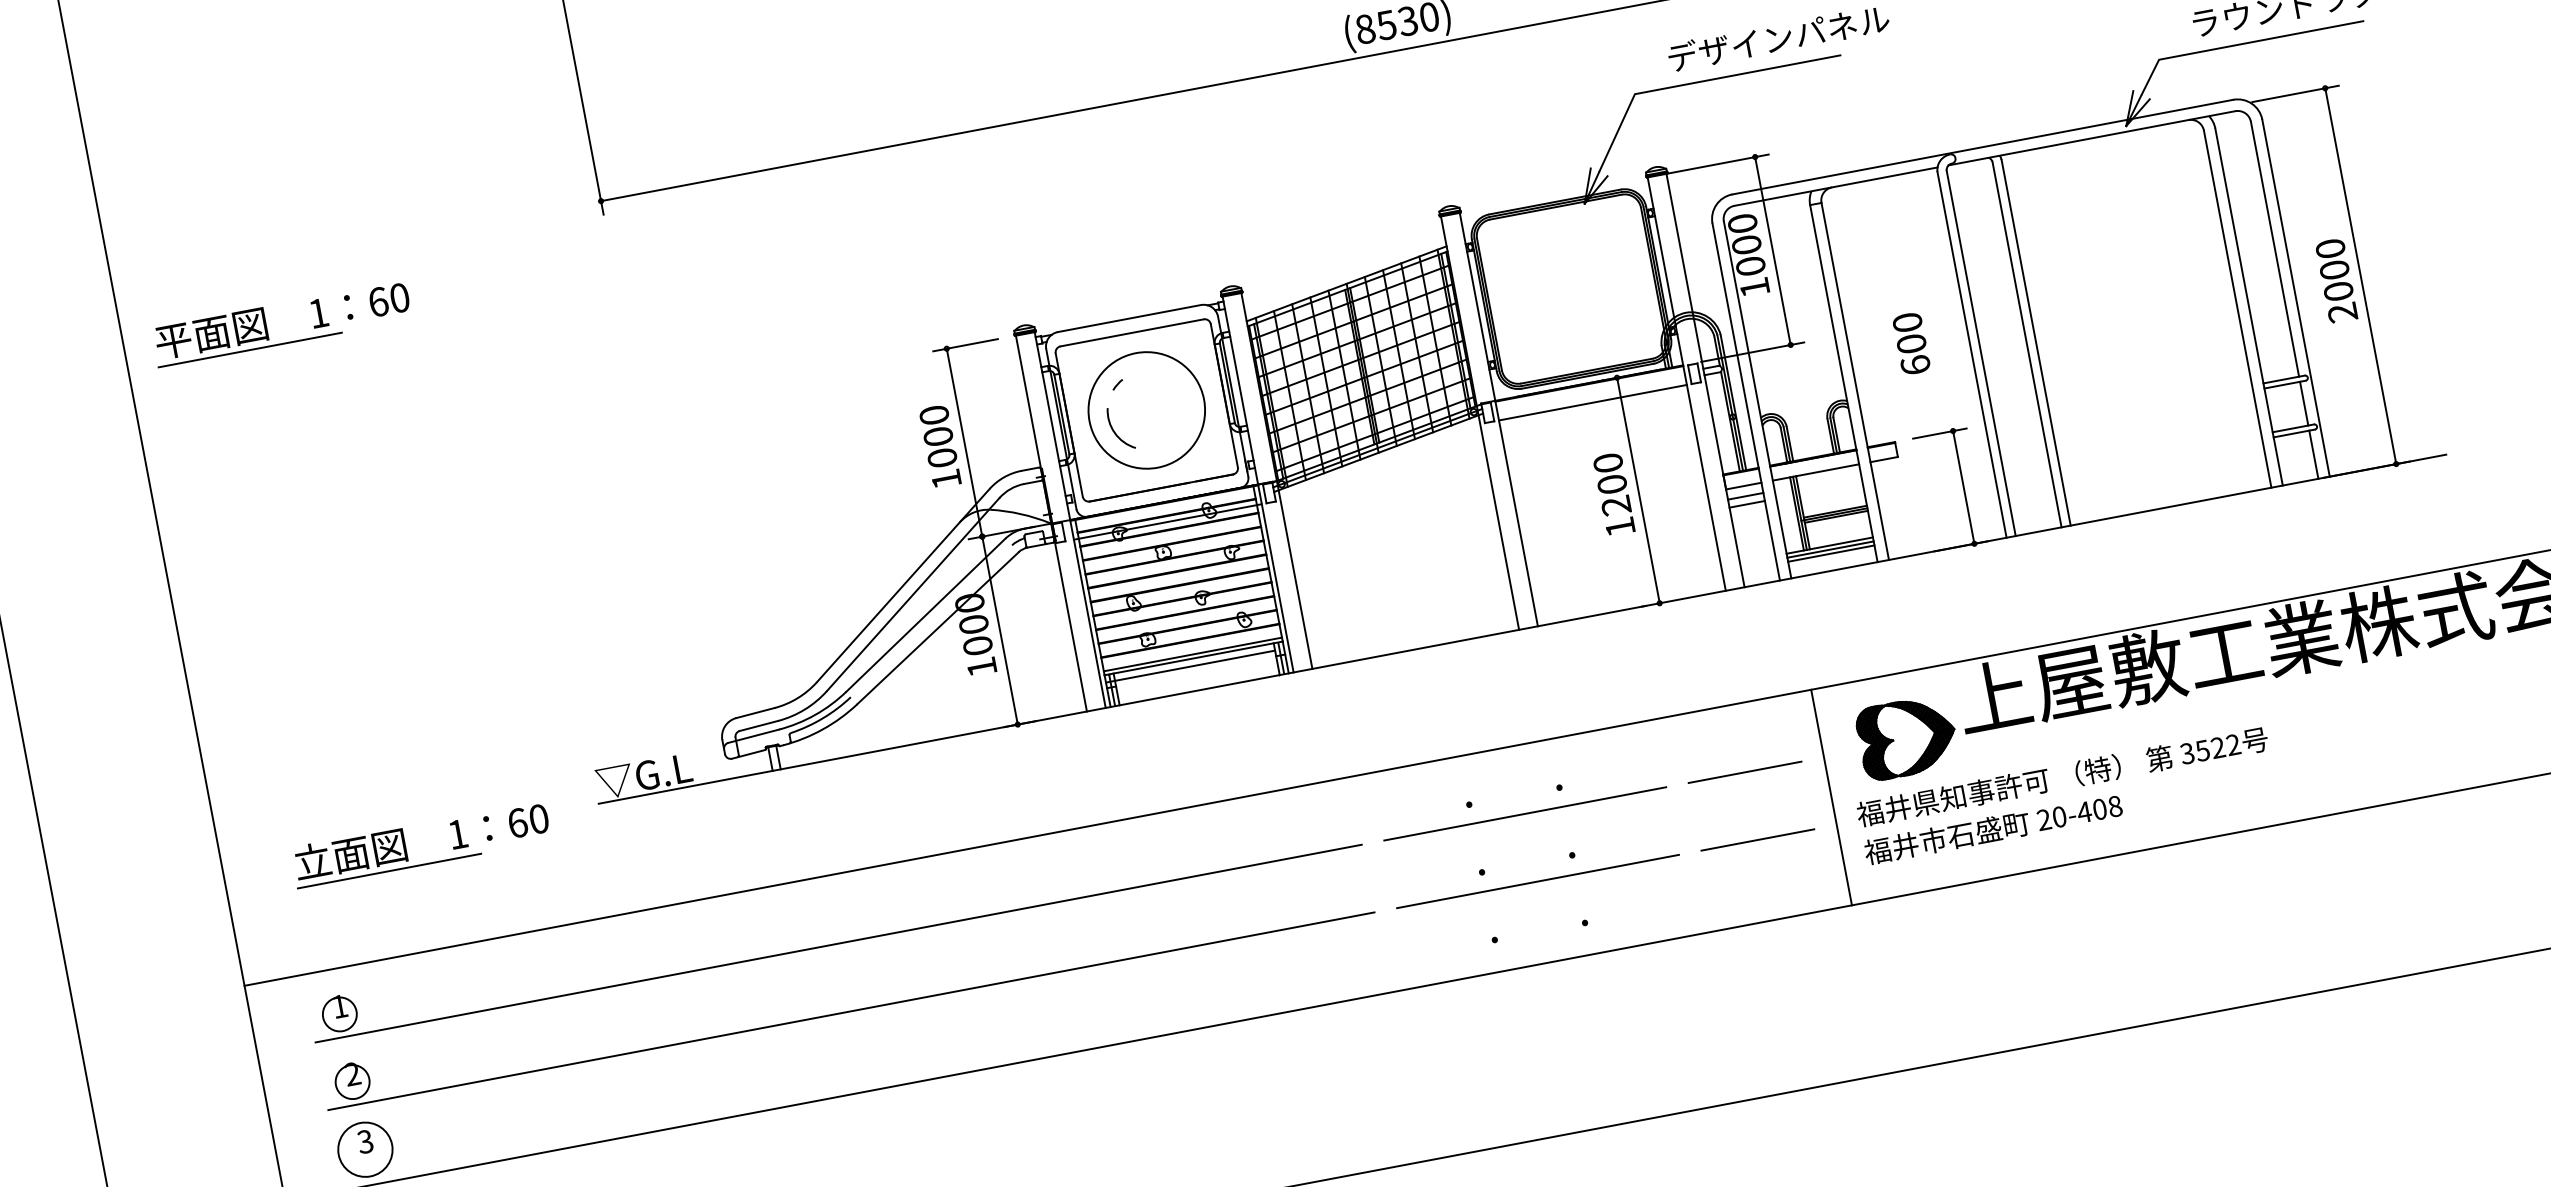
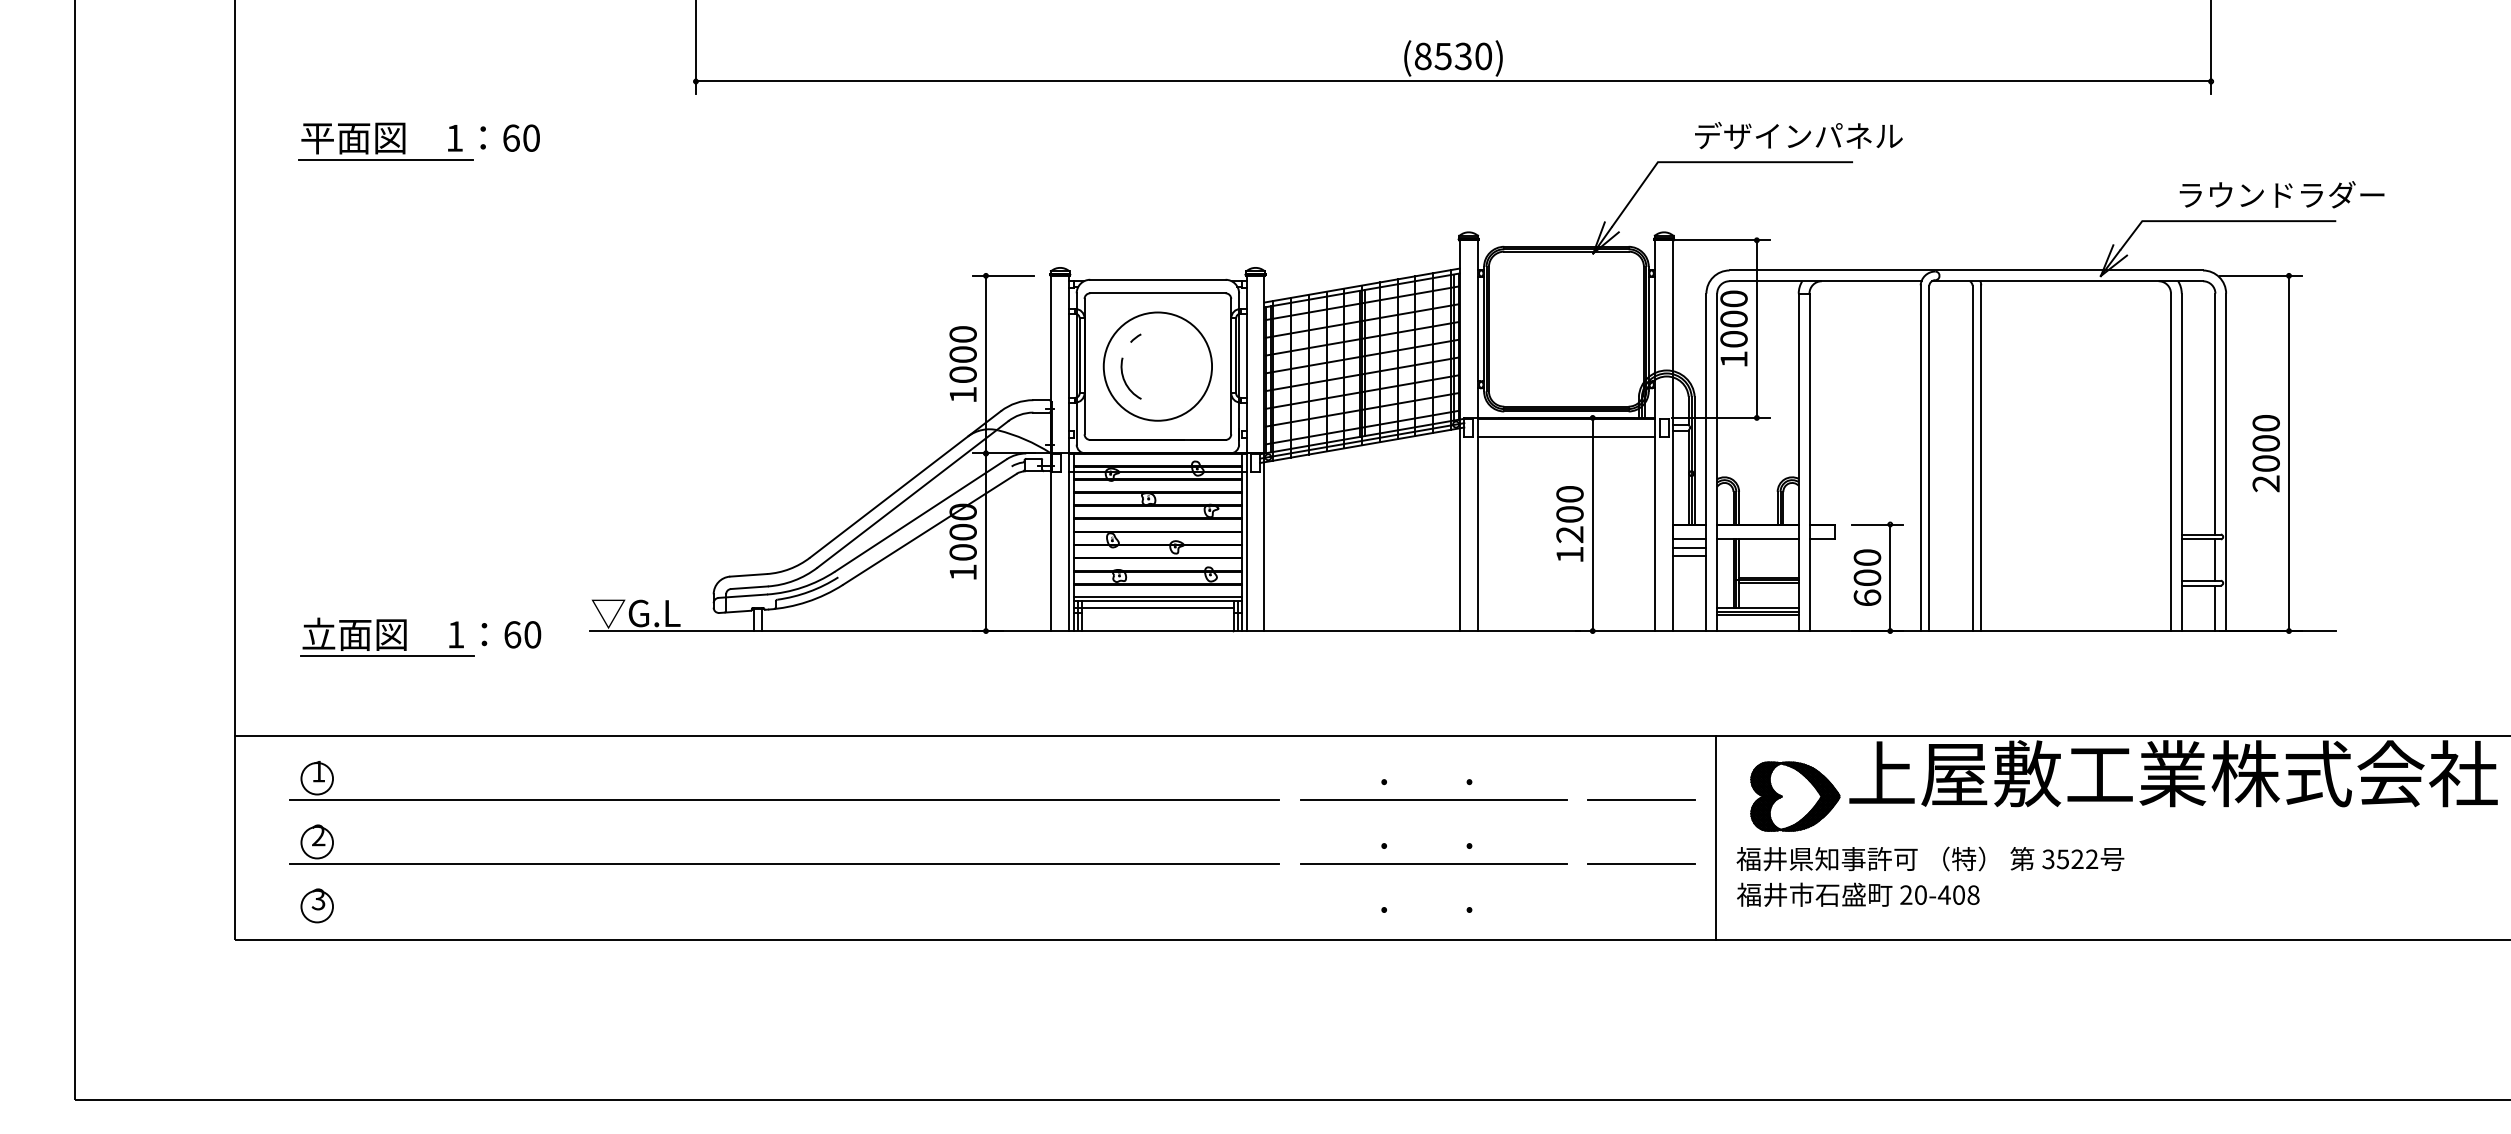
part: (267, 326) -> (405, 141), moved
text: (1911, 343) -> (1867, 577), moved
circle: (365, 1149) -> (317, 906), size x0.62

